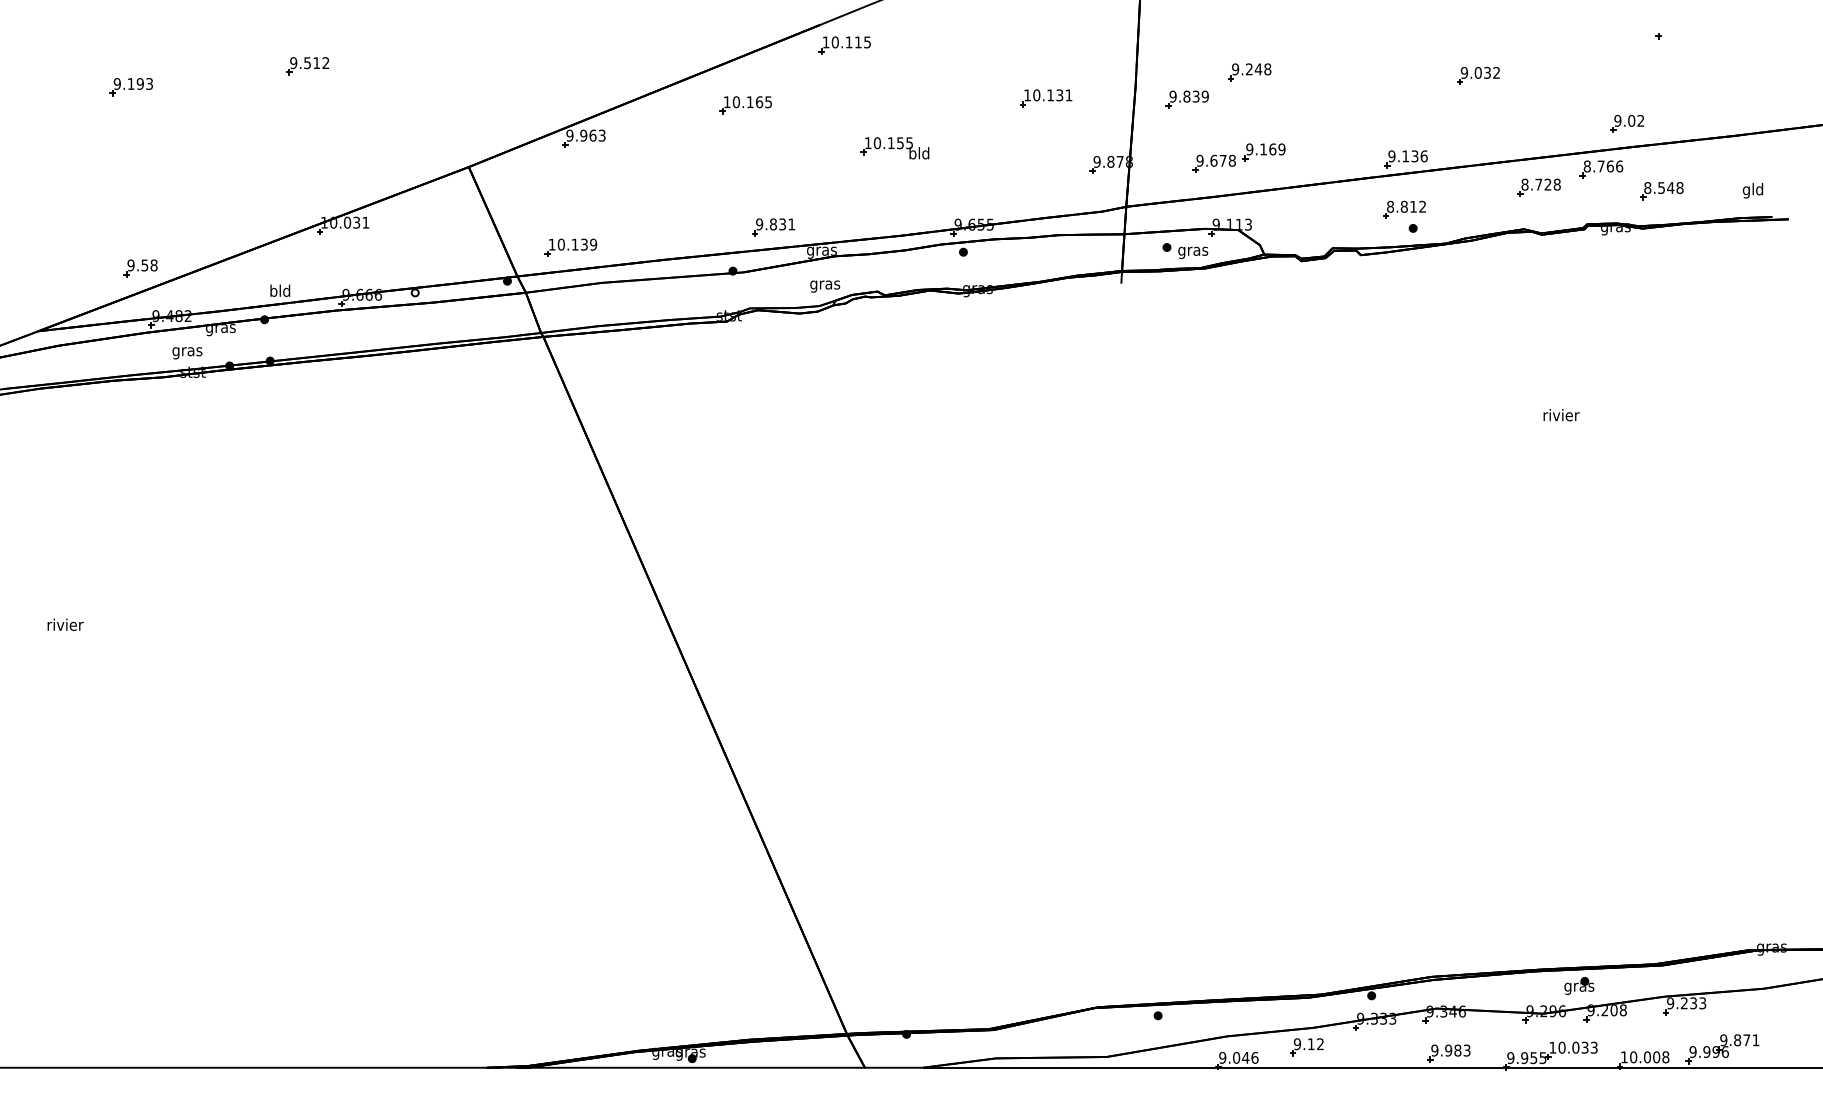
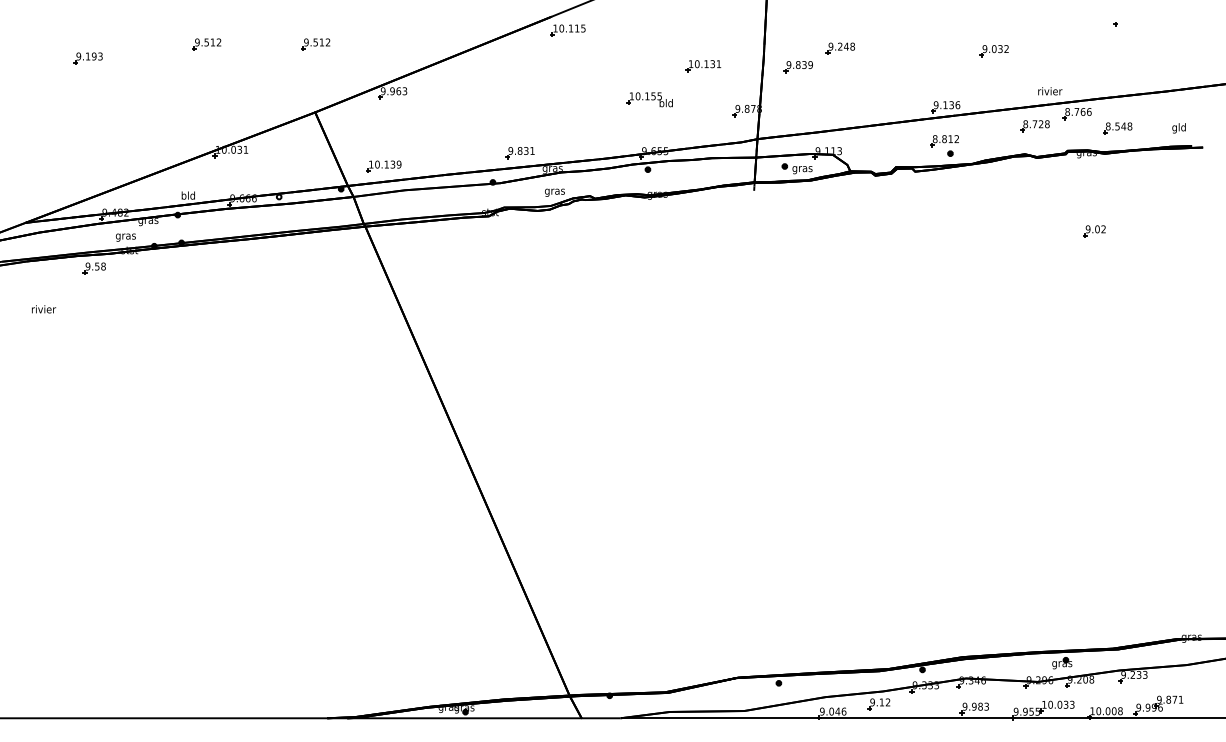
part: (469, 66) -> (315, 44), added
part: (745, 104) -> (501, 70), removed
part: (1627, 124) -> (1094, 231), moved
part: (894, 147) -> (649, 99), moved
part: (1239, 158) -> (833, 106), removed
part: (139, 268) -> (93, 268), moved
text: (1561, 415) -> (1050, 91), moved
text: (66, 625) -> (44, 309), moved

